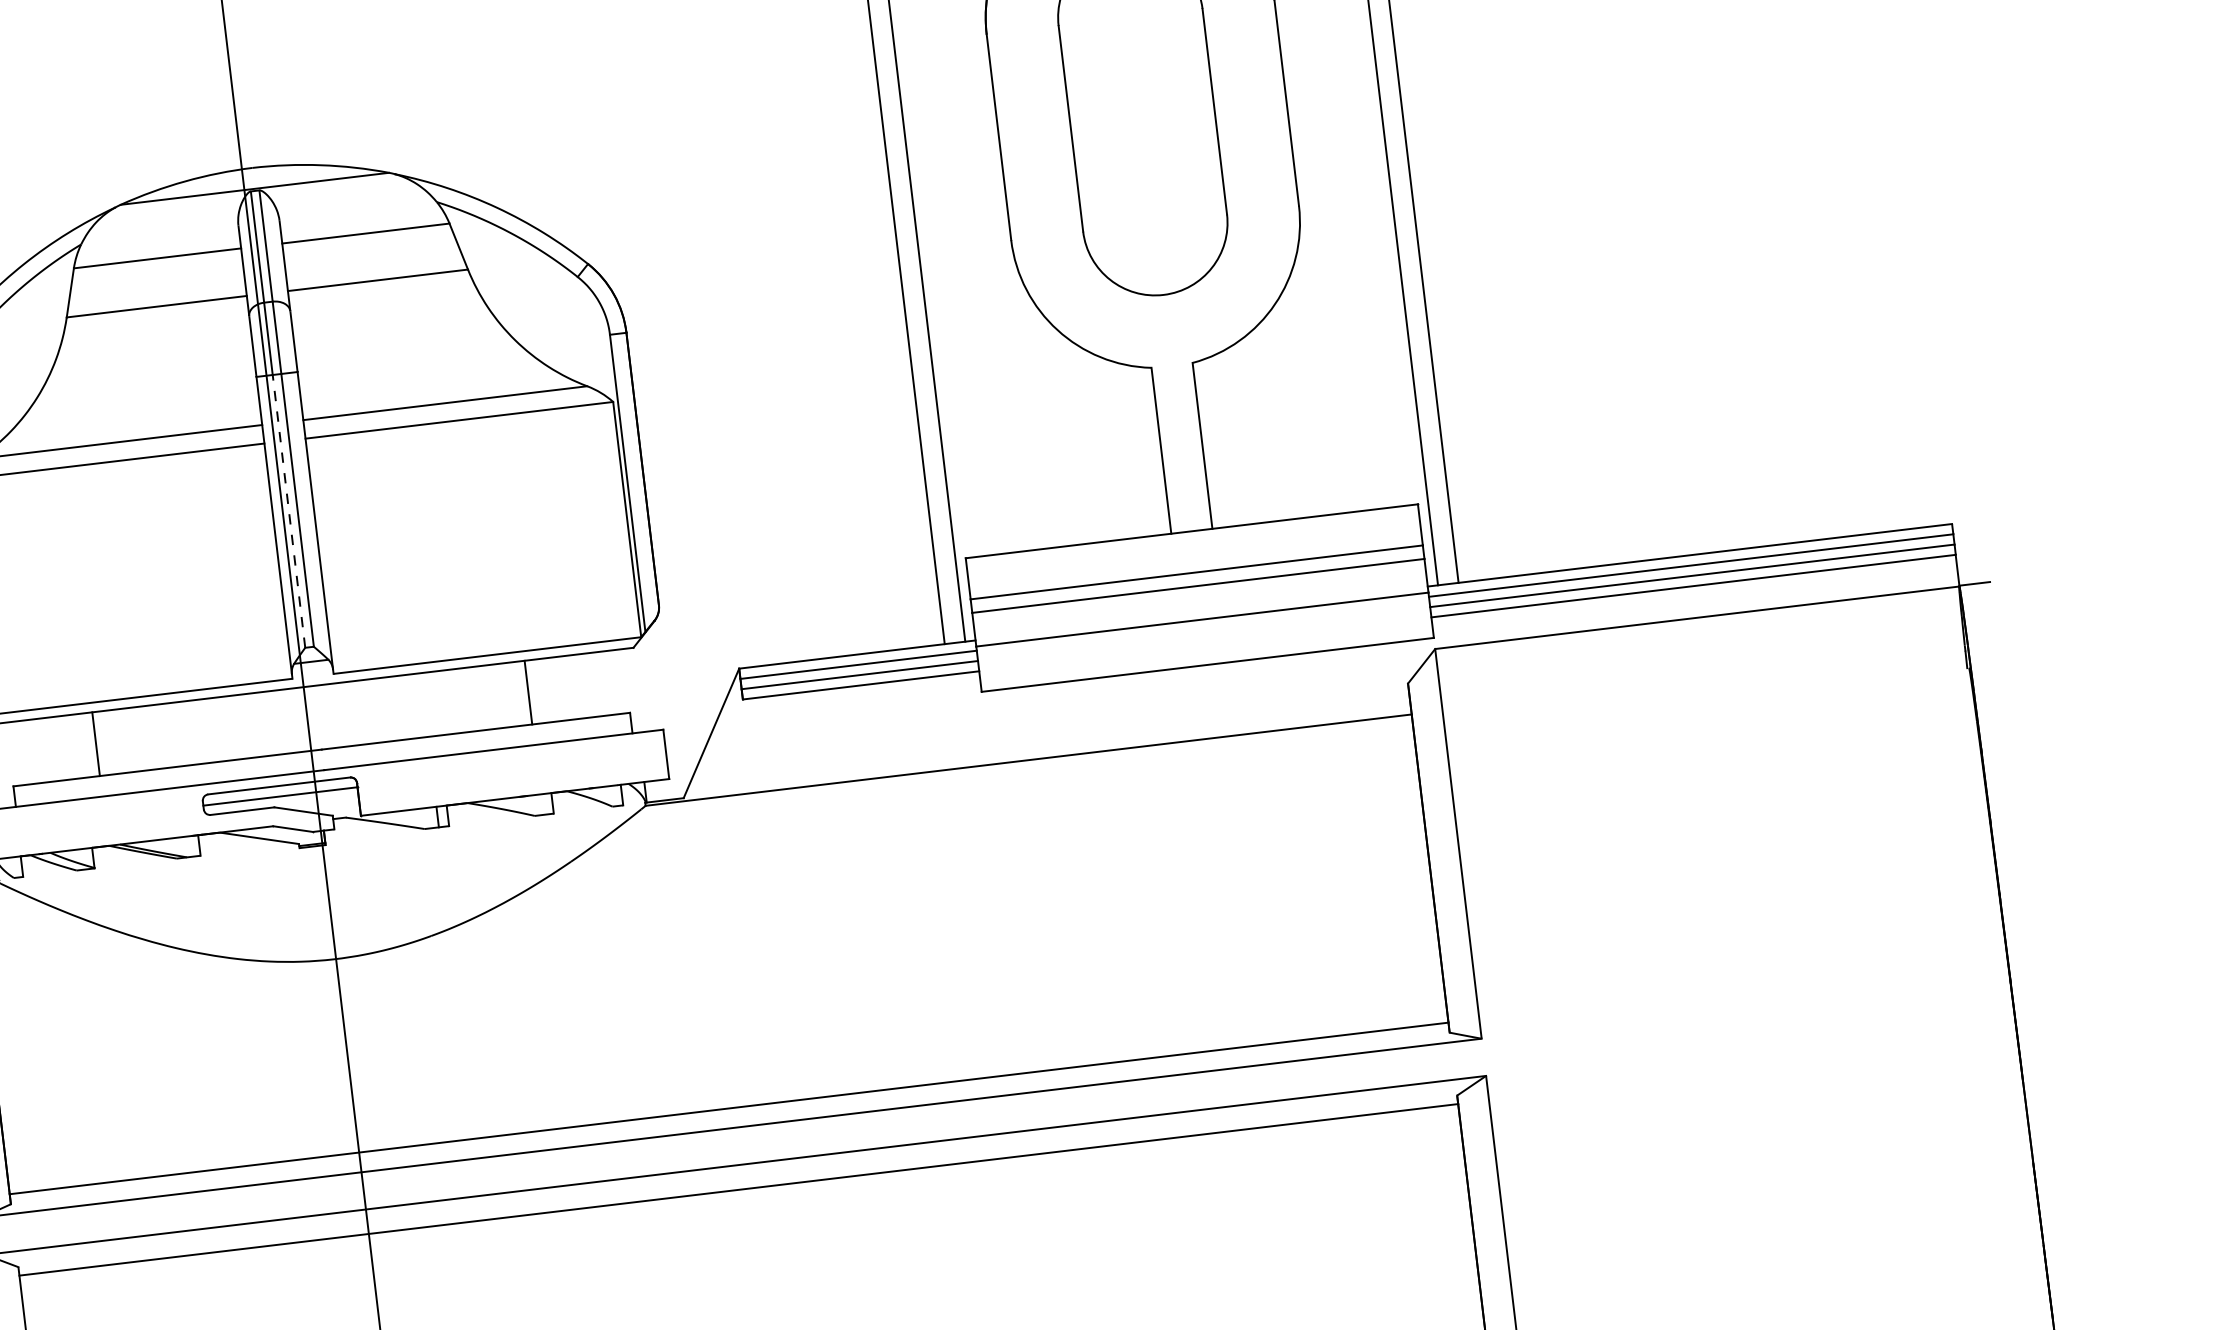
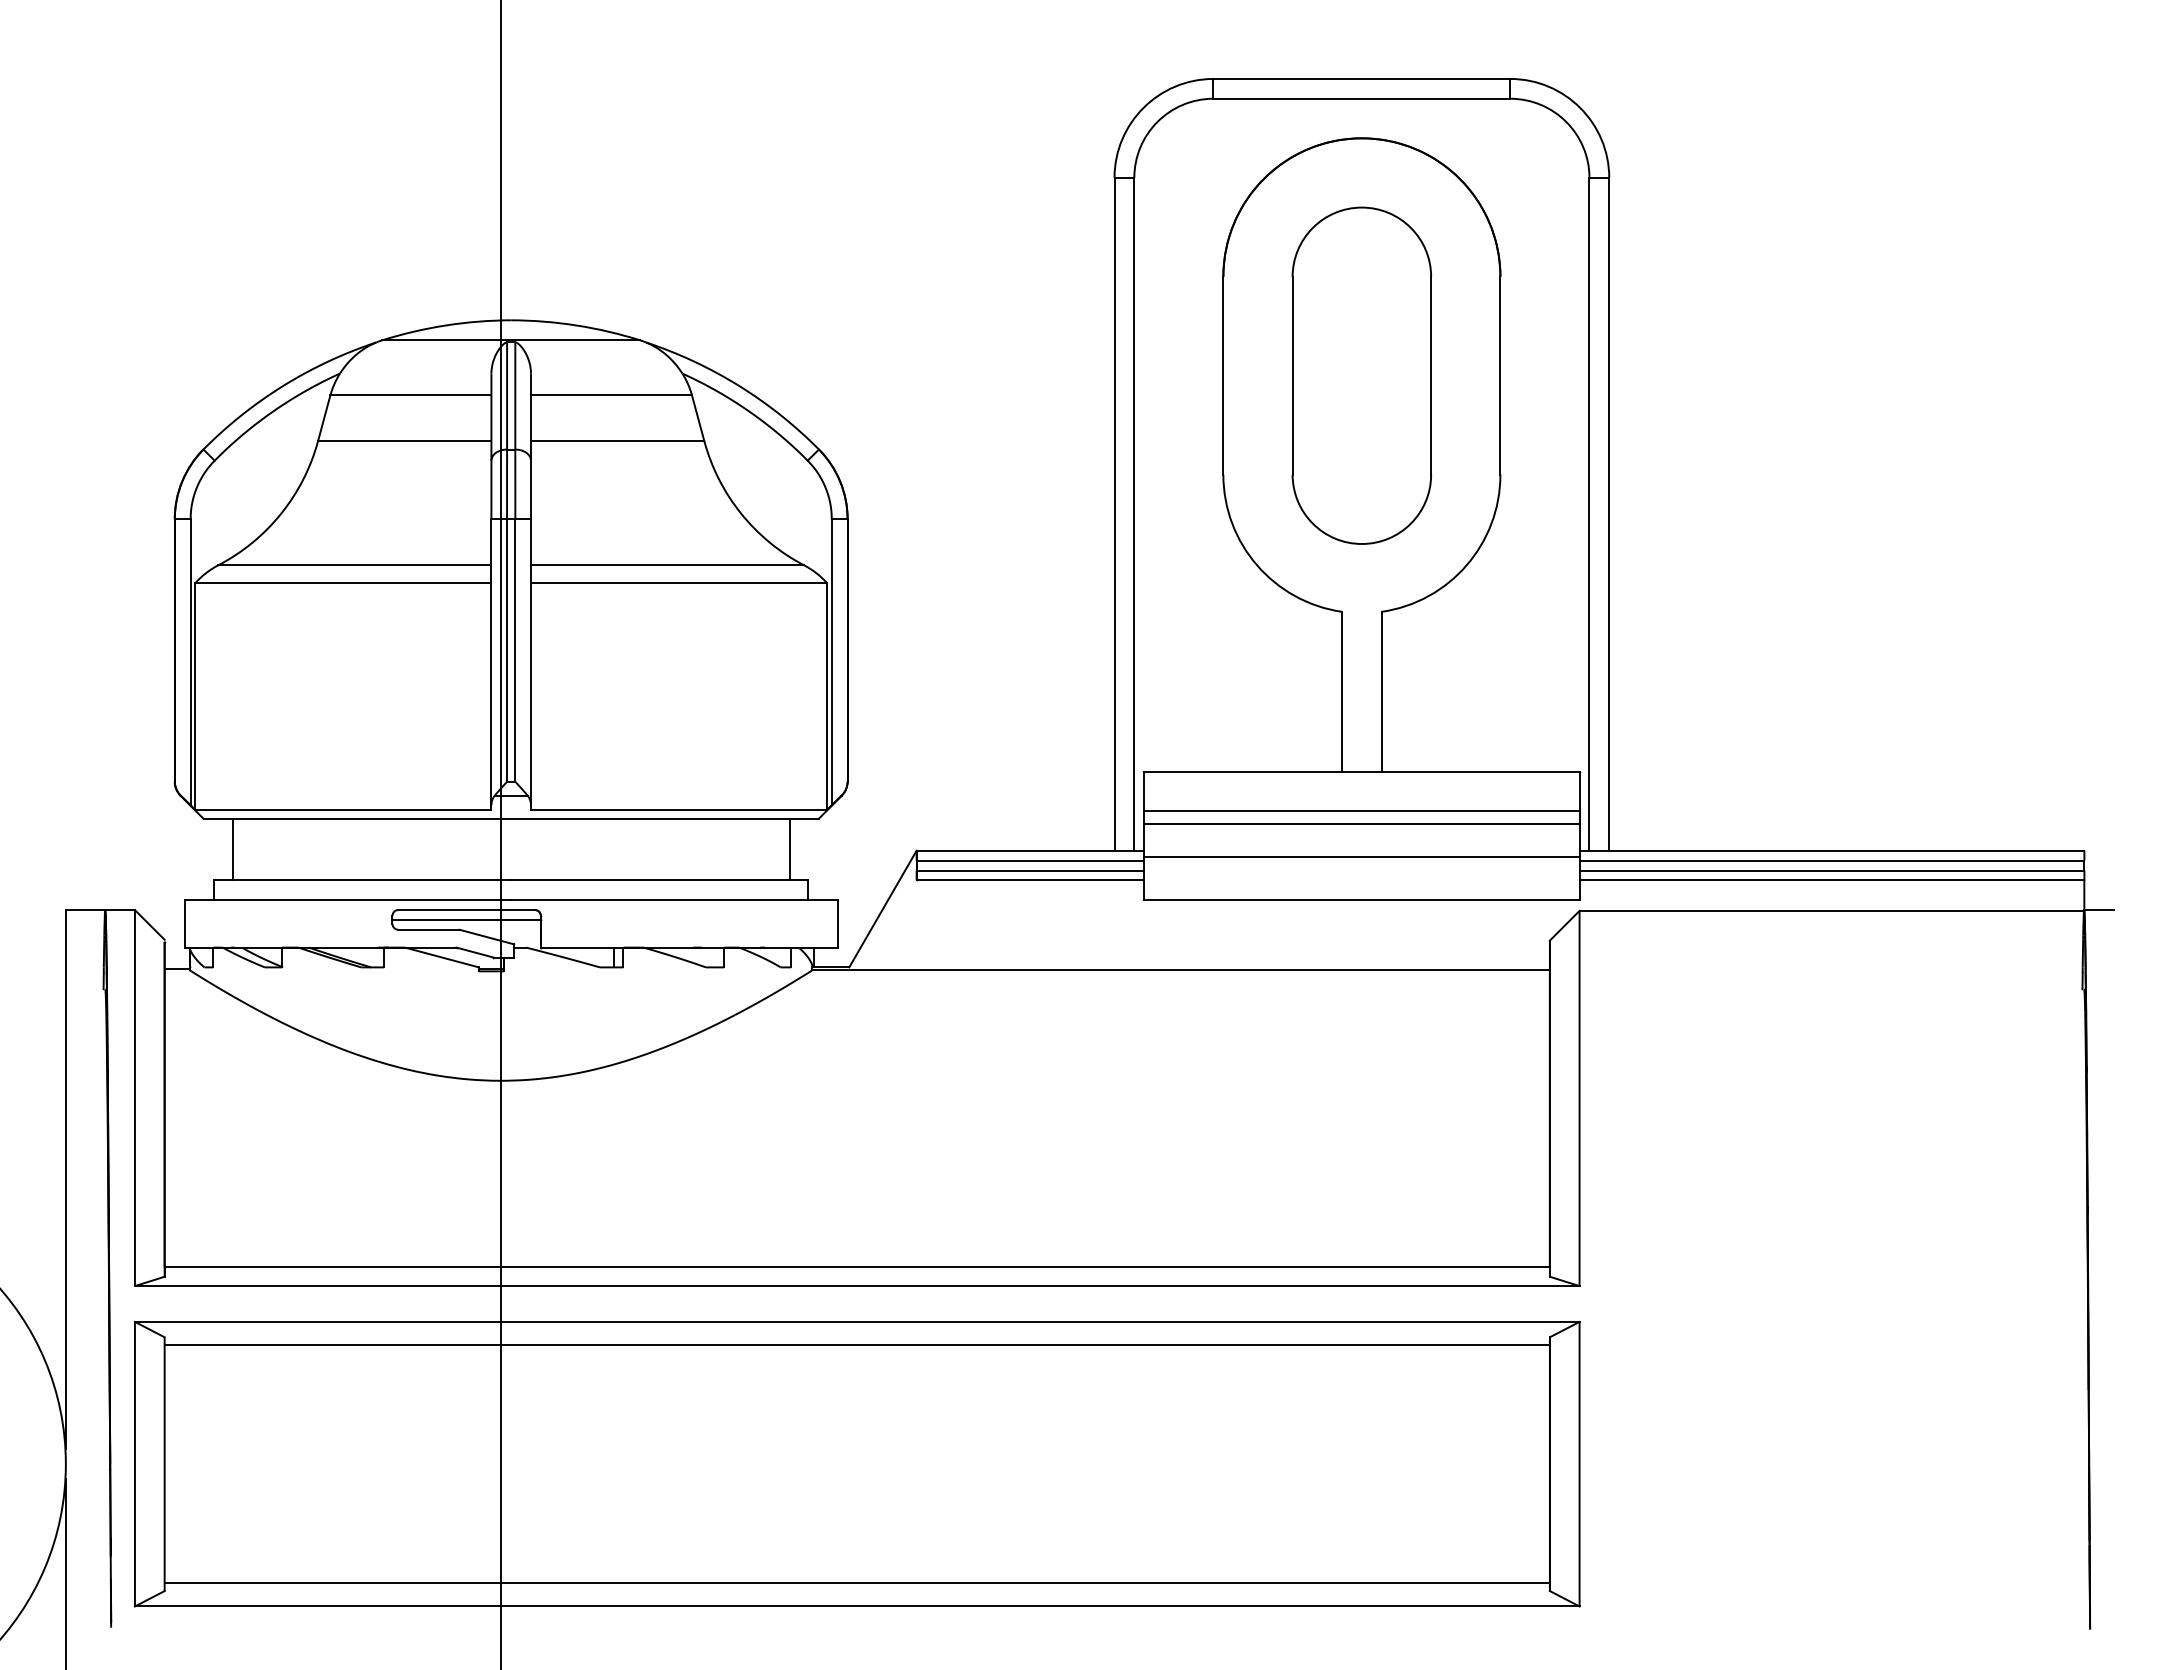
line: (289, 510) -> (507, 649), dashed -> solid
line: (528, 692) -> (789, 849), moved
line: (95, 744) -> (232, 849), moved

